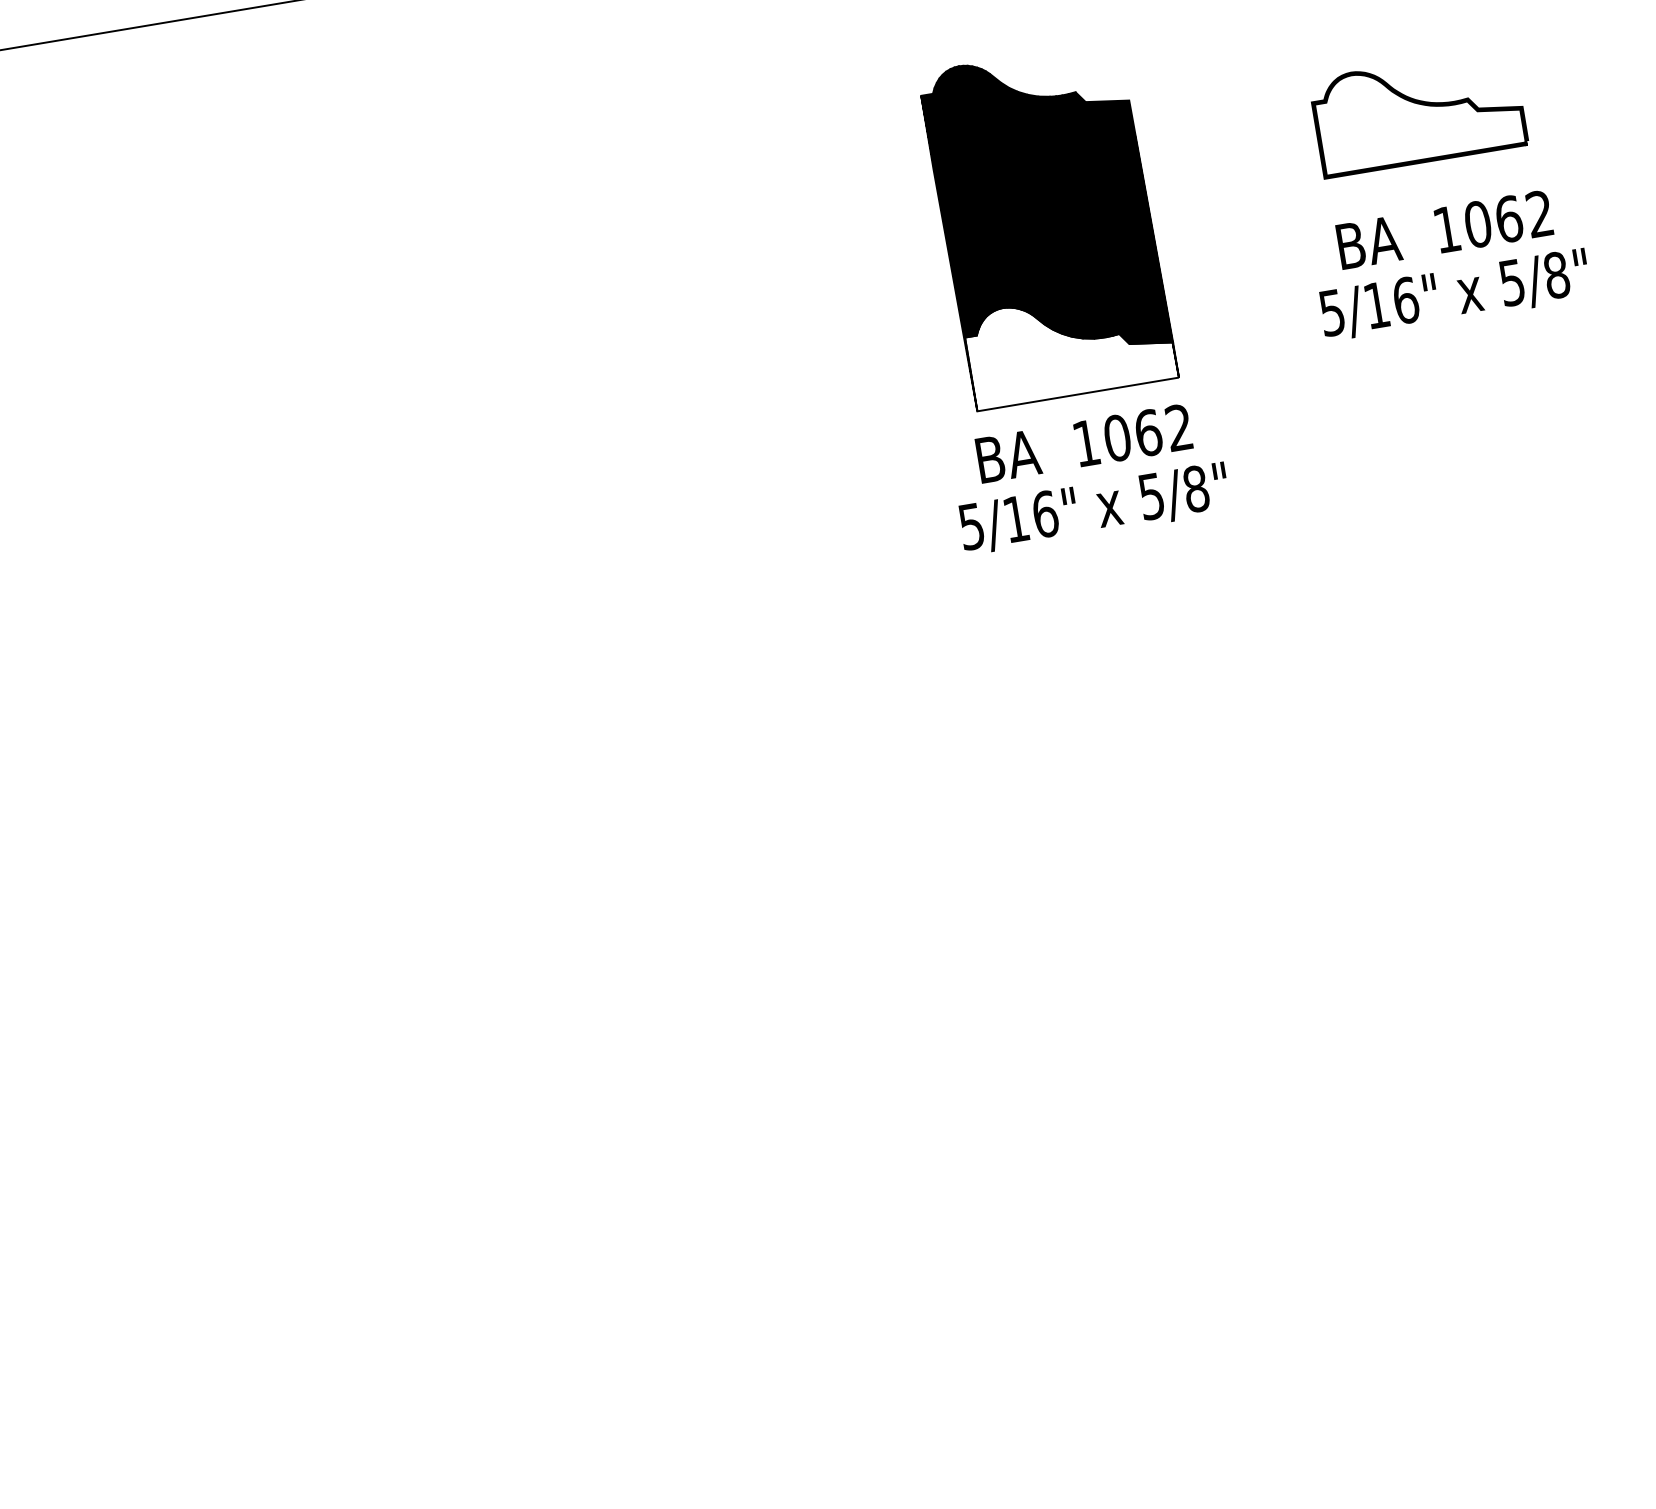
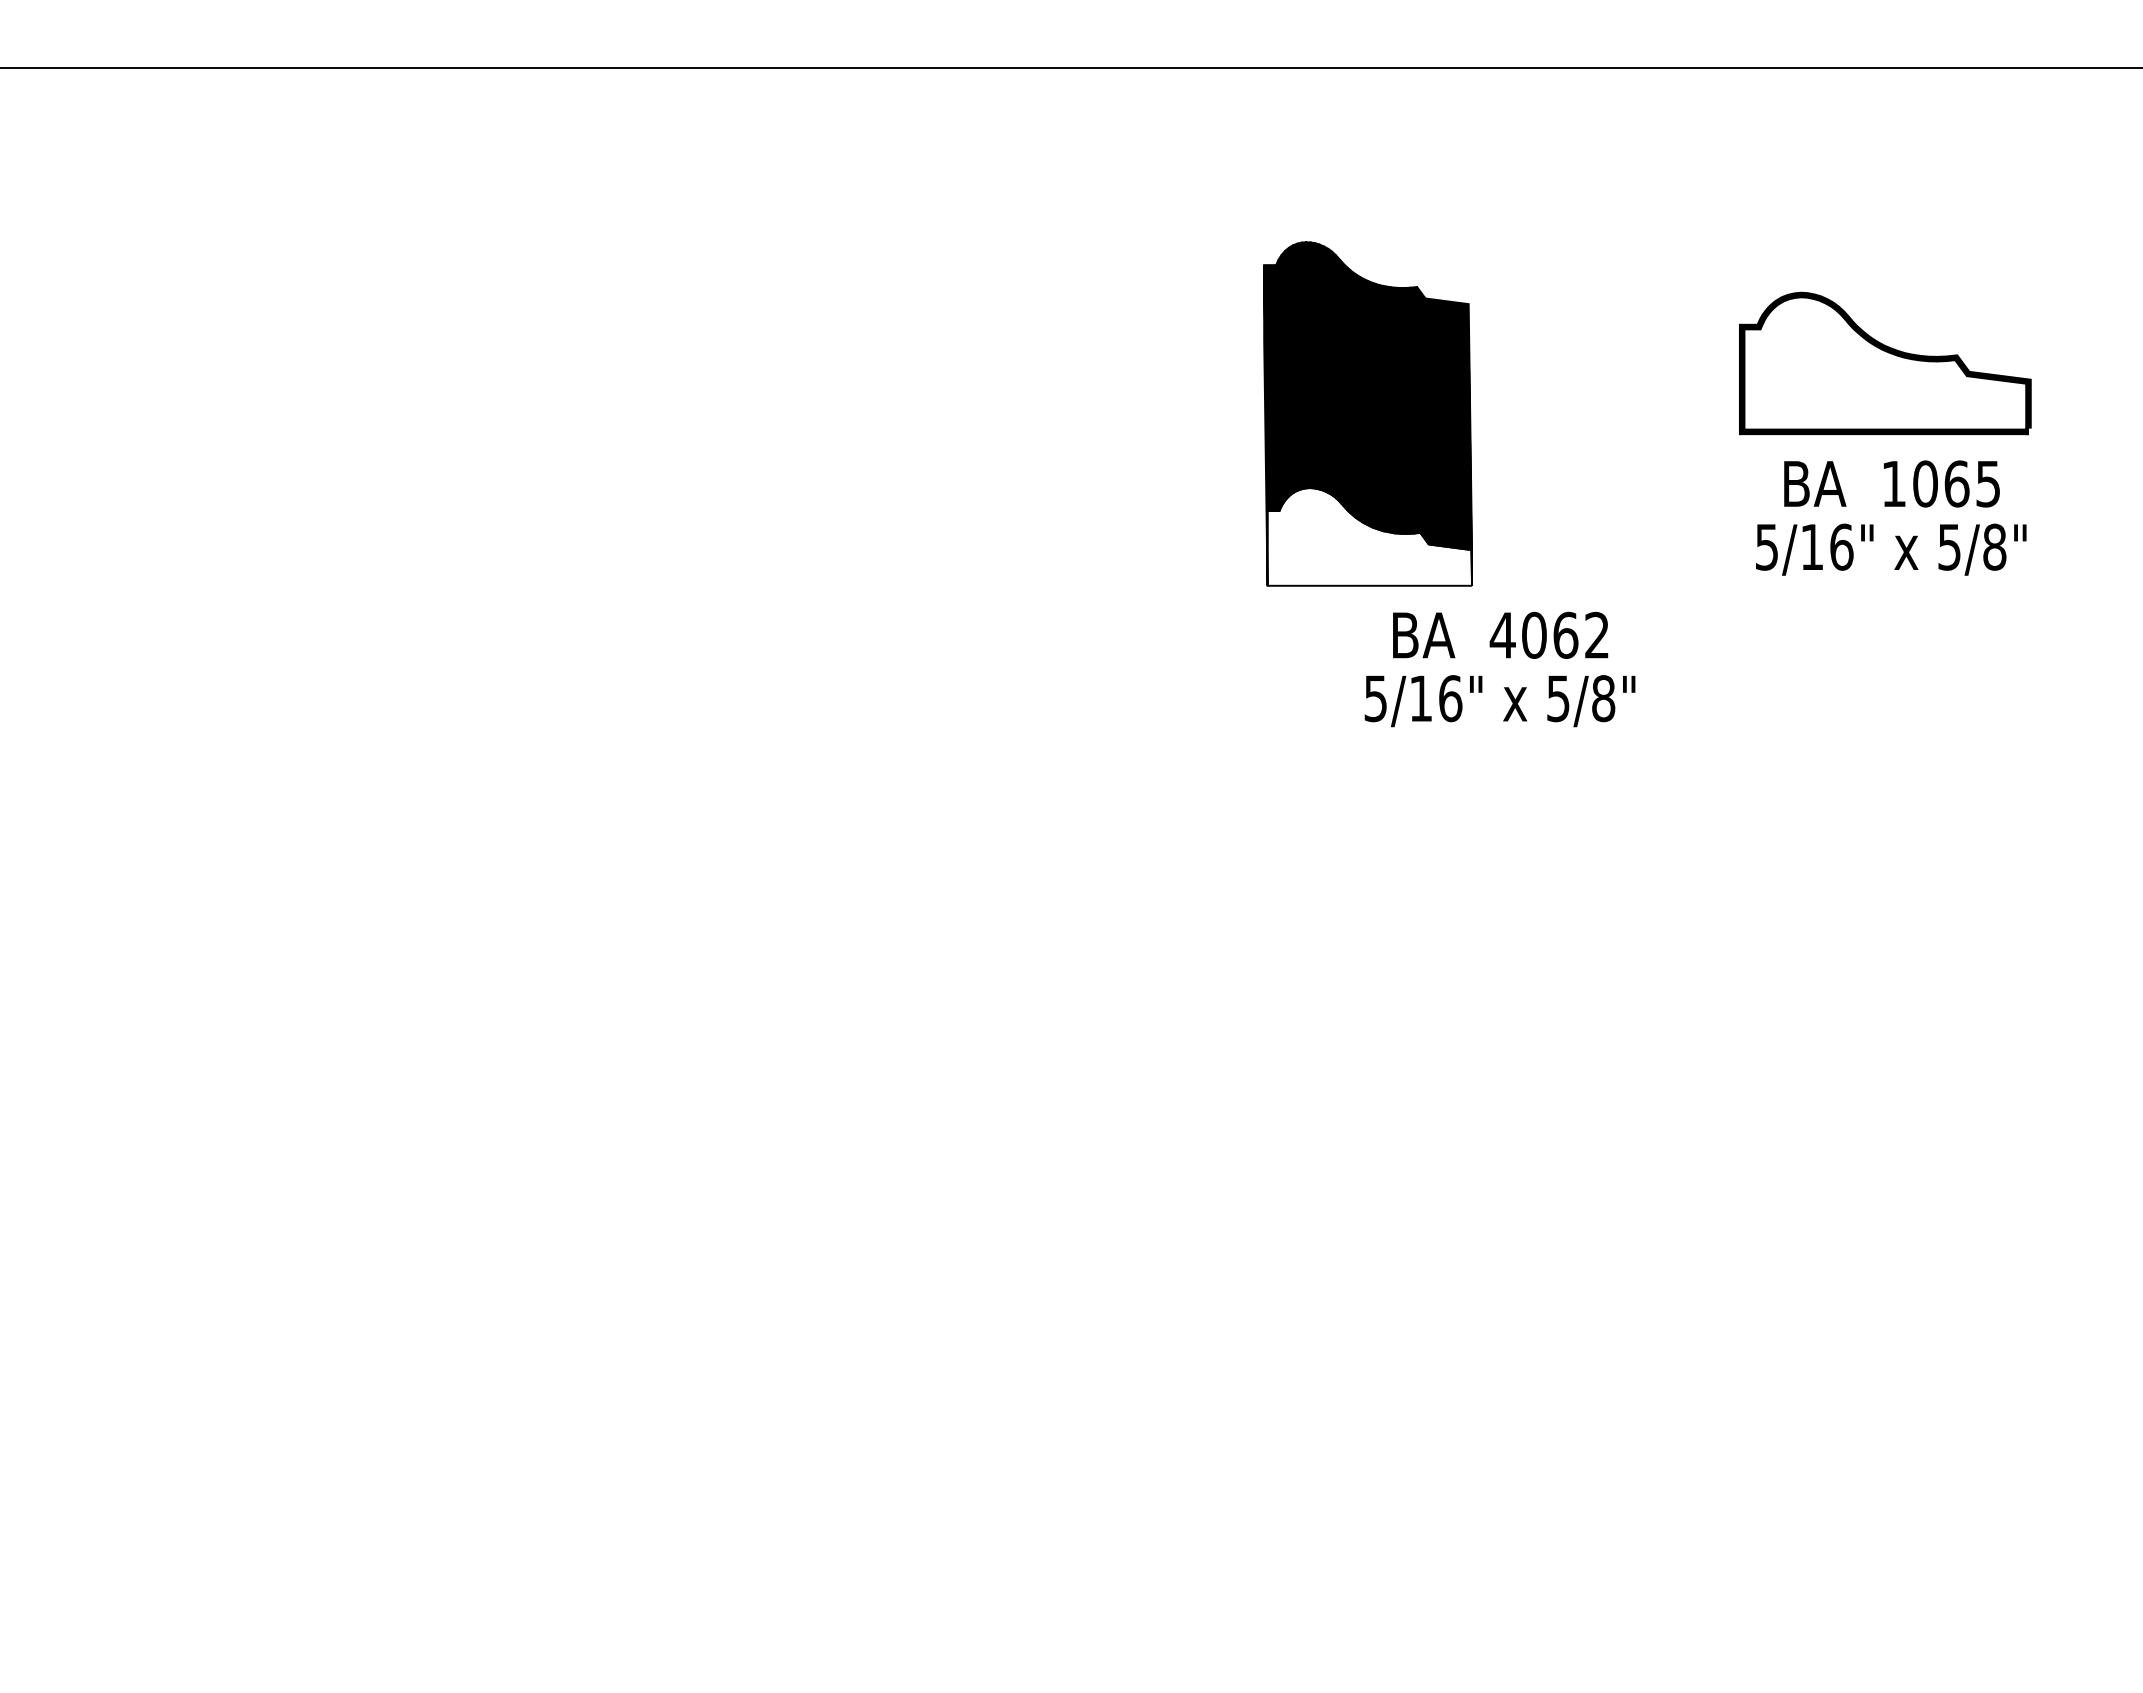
part: (1417, 112) -> (1884, 363), size x1.4
text: (1539, 213) -> (1987, 483), 1062 -> 1065
part: (1047, 225) -> (1367, 413), moved
text: (1086, 443) -> (1502, 635), 1062 -> 4062

